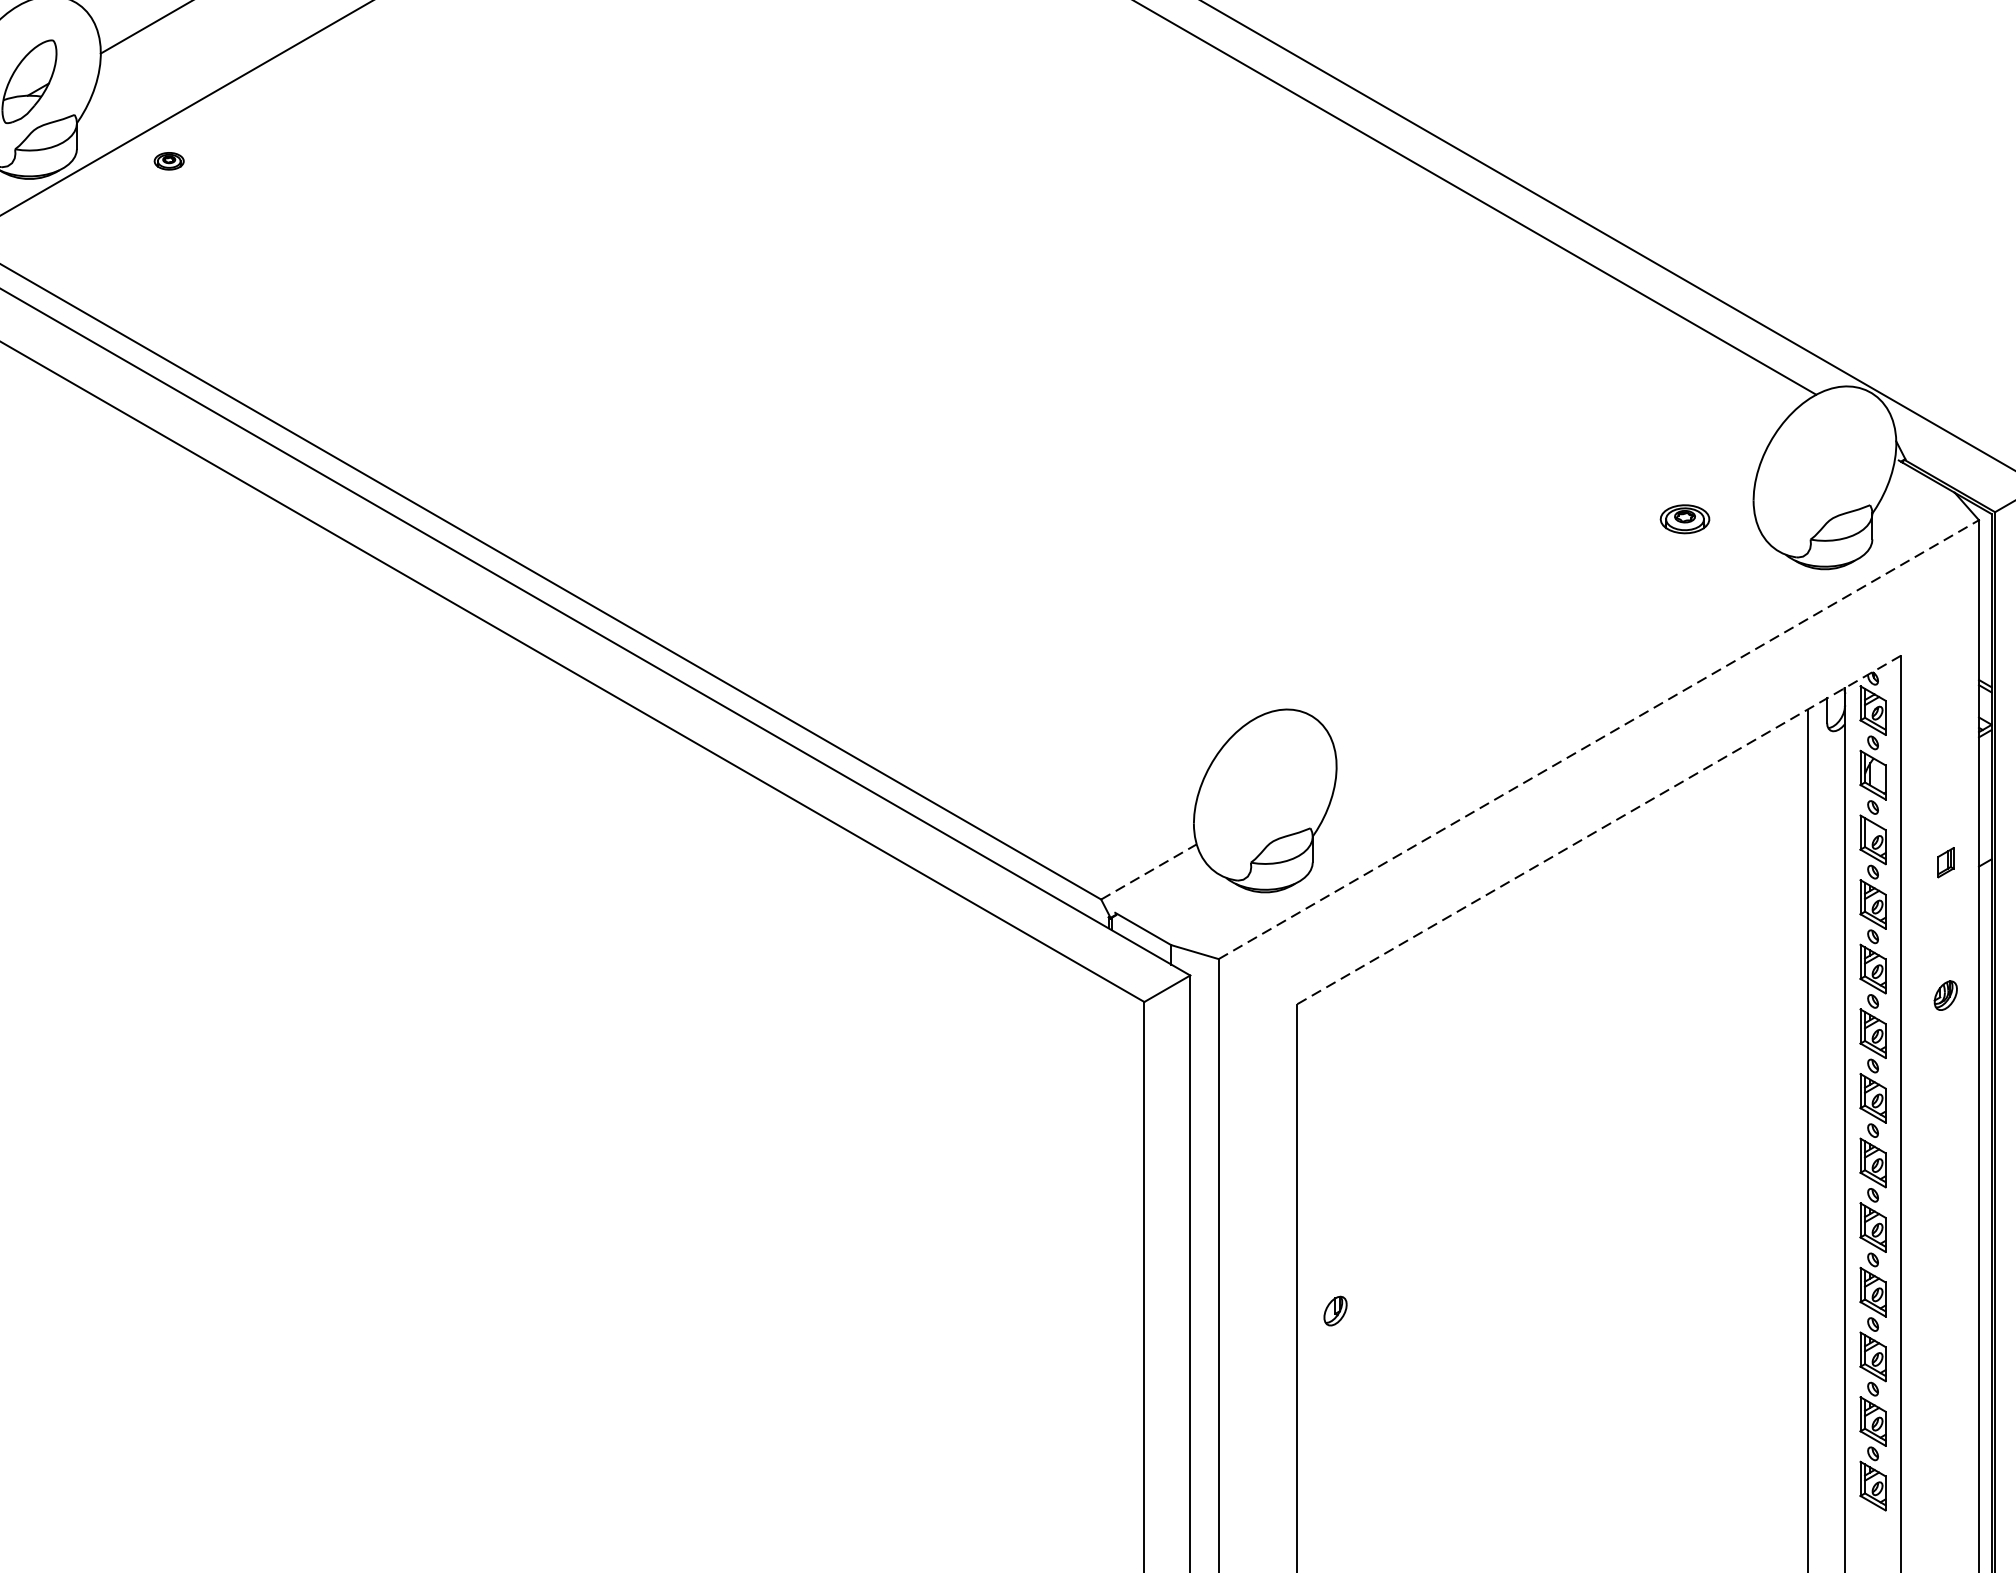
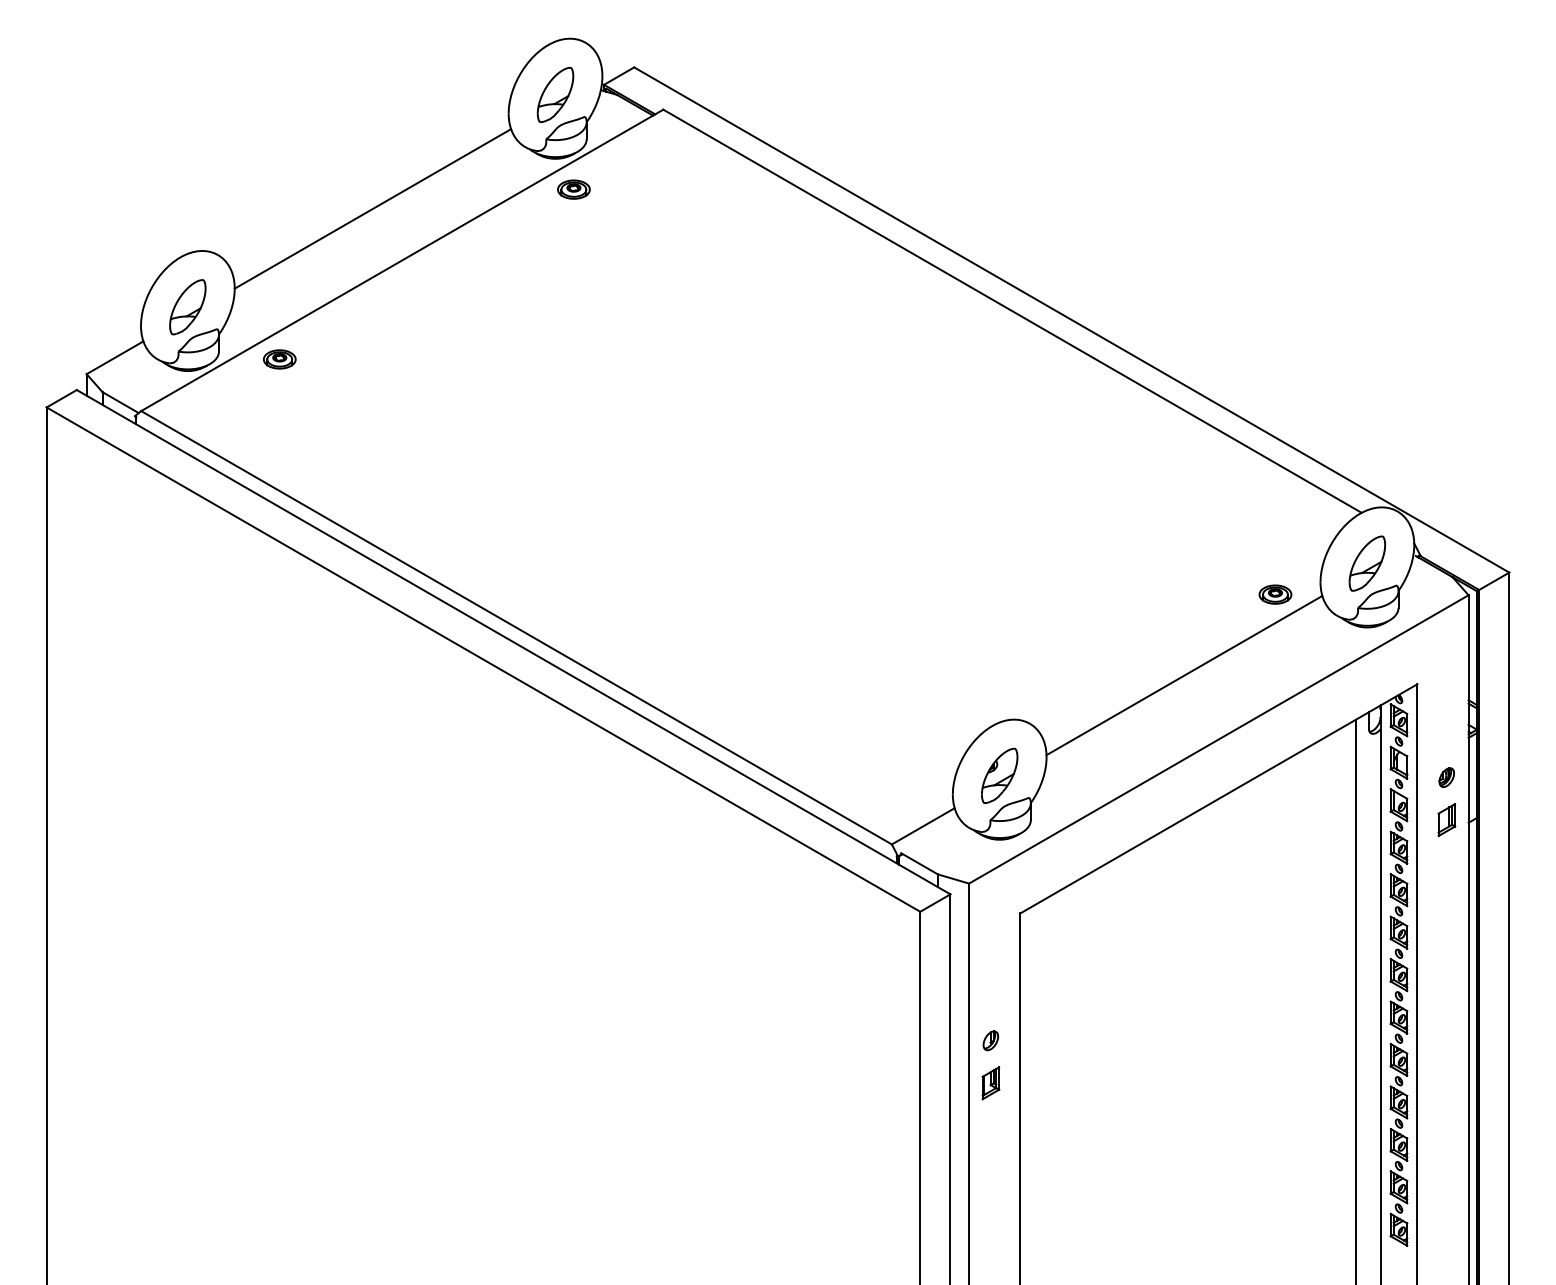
part: (168, 161) -> (279, 359), size x1.67
part: (1825, 471) -> (1367, 563), added
line: (1546, 642) -> (1184, 675), added
line: (1599, 739) -> (1219, 739), dashed -> solid
part: (1264, 794) -> (999, 775), added
line: (1598, 831) -> (1218, 799), dashed -> solid
part: (1945, 863) -> (1446, 820), size x1.67
line: (1149, 872) -> (923, 826), dashed -> solid
part: (1945, 995) -> (1446, 777), moved
part: (1251, 1263) -> (990, 1083), added
part: (1334, 1310) -> (990, 1040), moved

